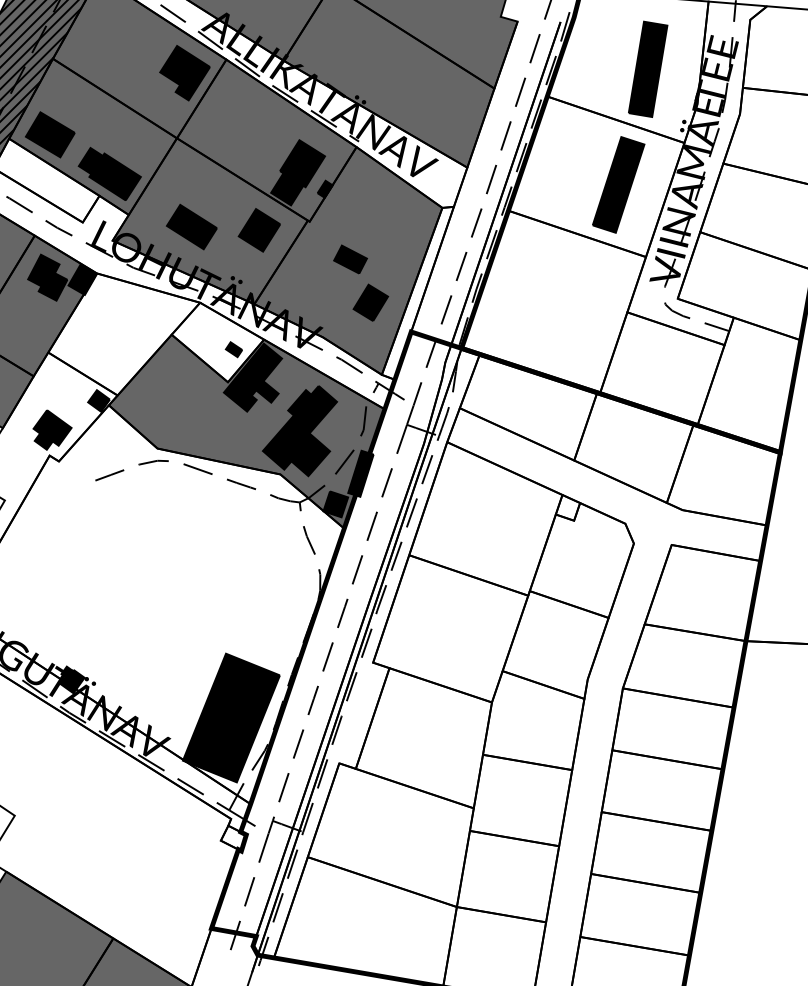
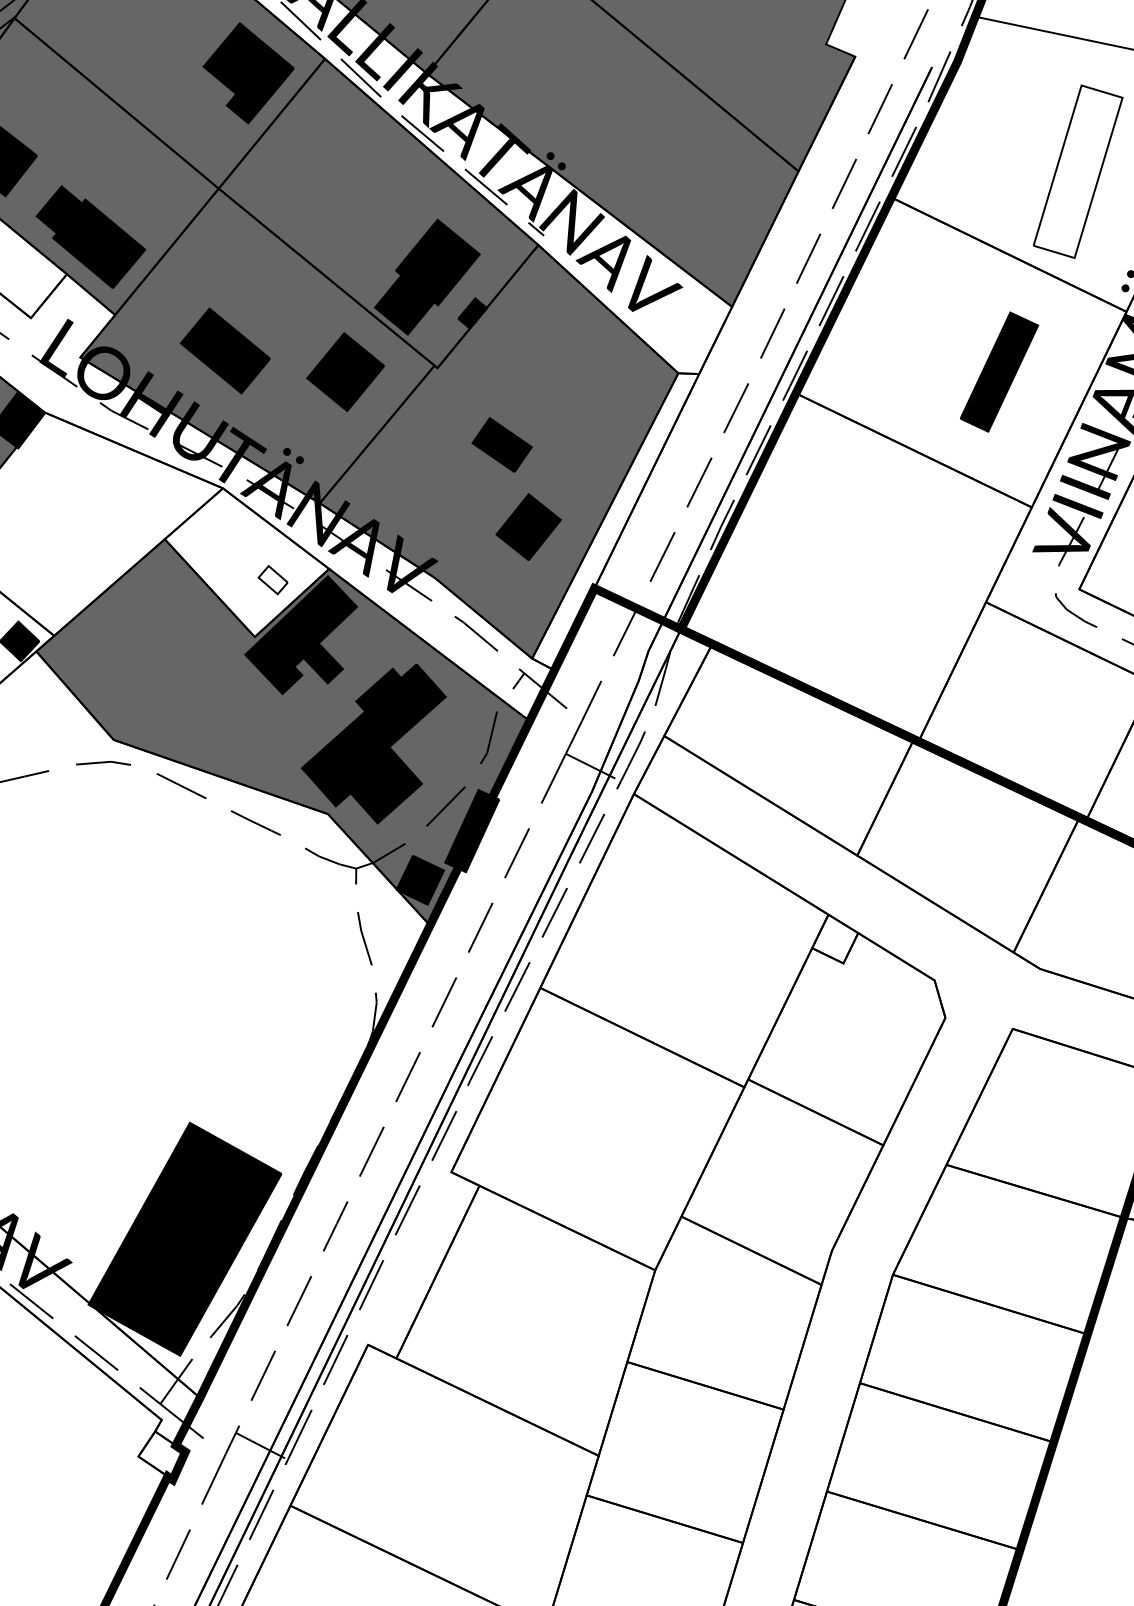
fill: (647, 69) -> (1077, 171), removed
part: (618, 184) -> (999, 371), size x0.7
fill: (233, 349) -> (272, 579), removed

